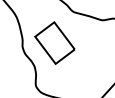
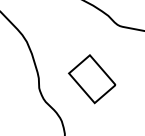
part: (54, 42) -> (91, 78), size x0.7

